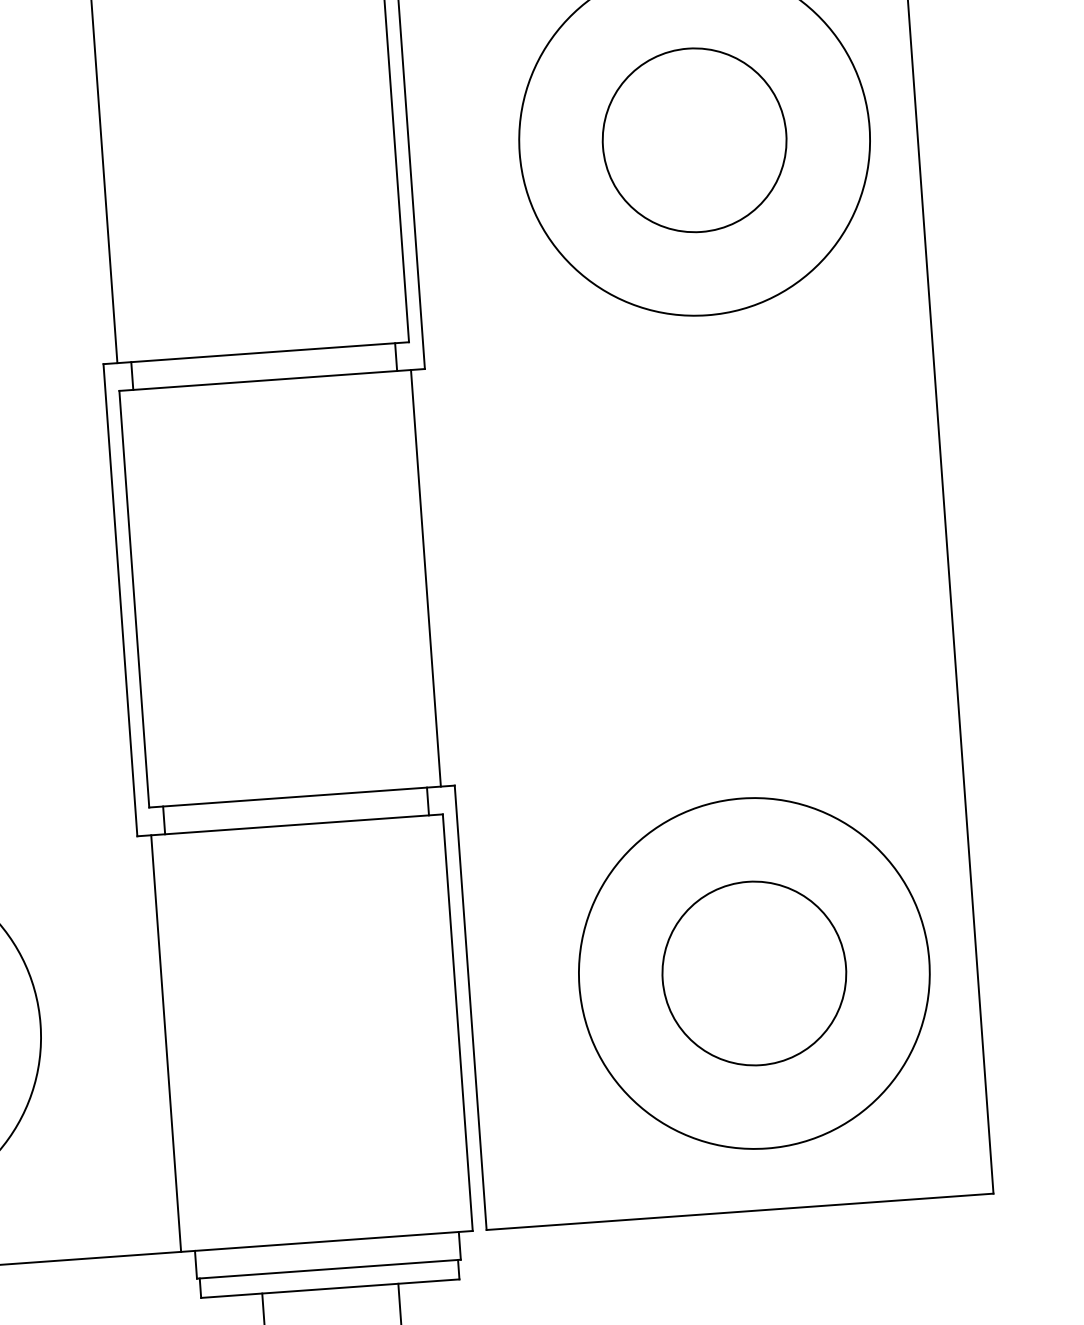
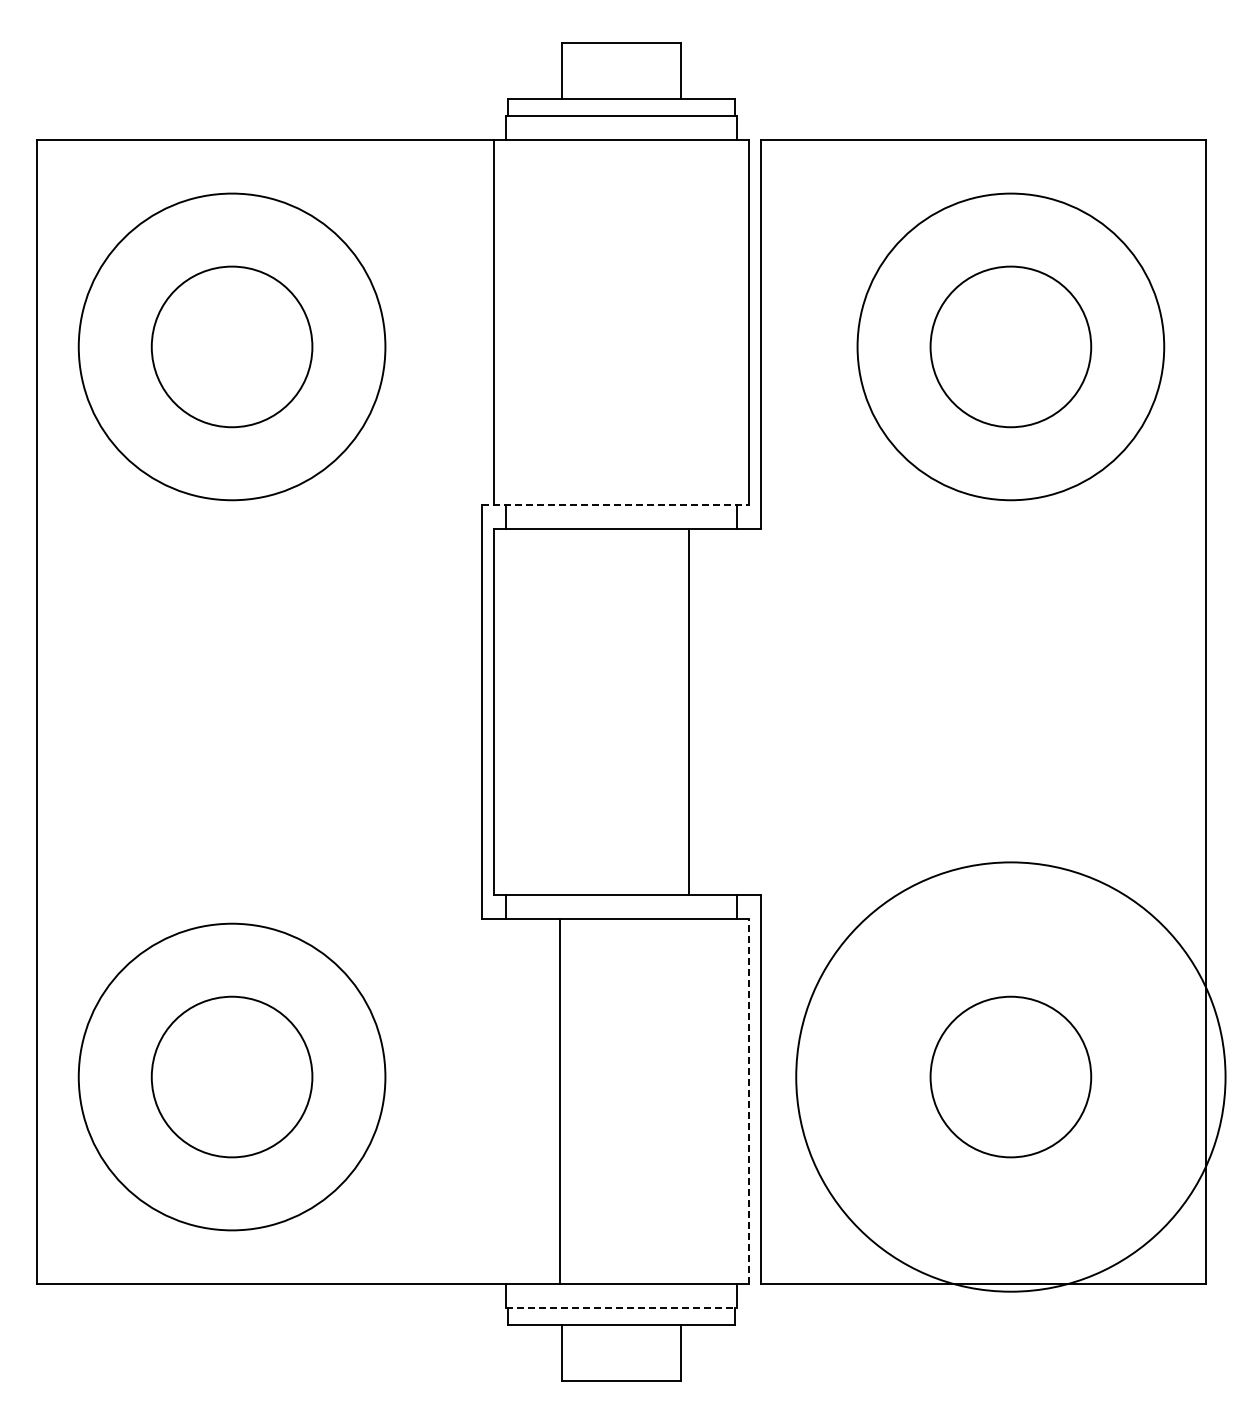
line: (256, 353) -> (615, 505), solid -> dashed
line: (426, 577) -> (689, 711), moved
circle: (753, 972) -> (1010, 1076), size x1.4
line: (458, 1022) -> (749, 1101), solid -> dashed
line: (165, 1042) -> (559, 1100), moved
line: (328, 1269) -> (621, 1308), solid -> dashed

